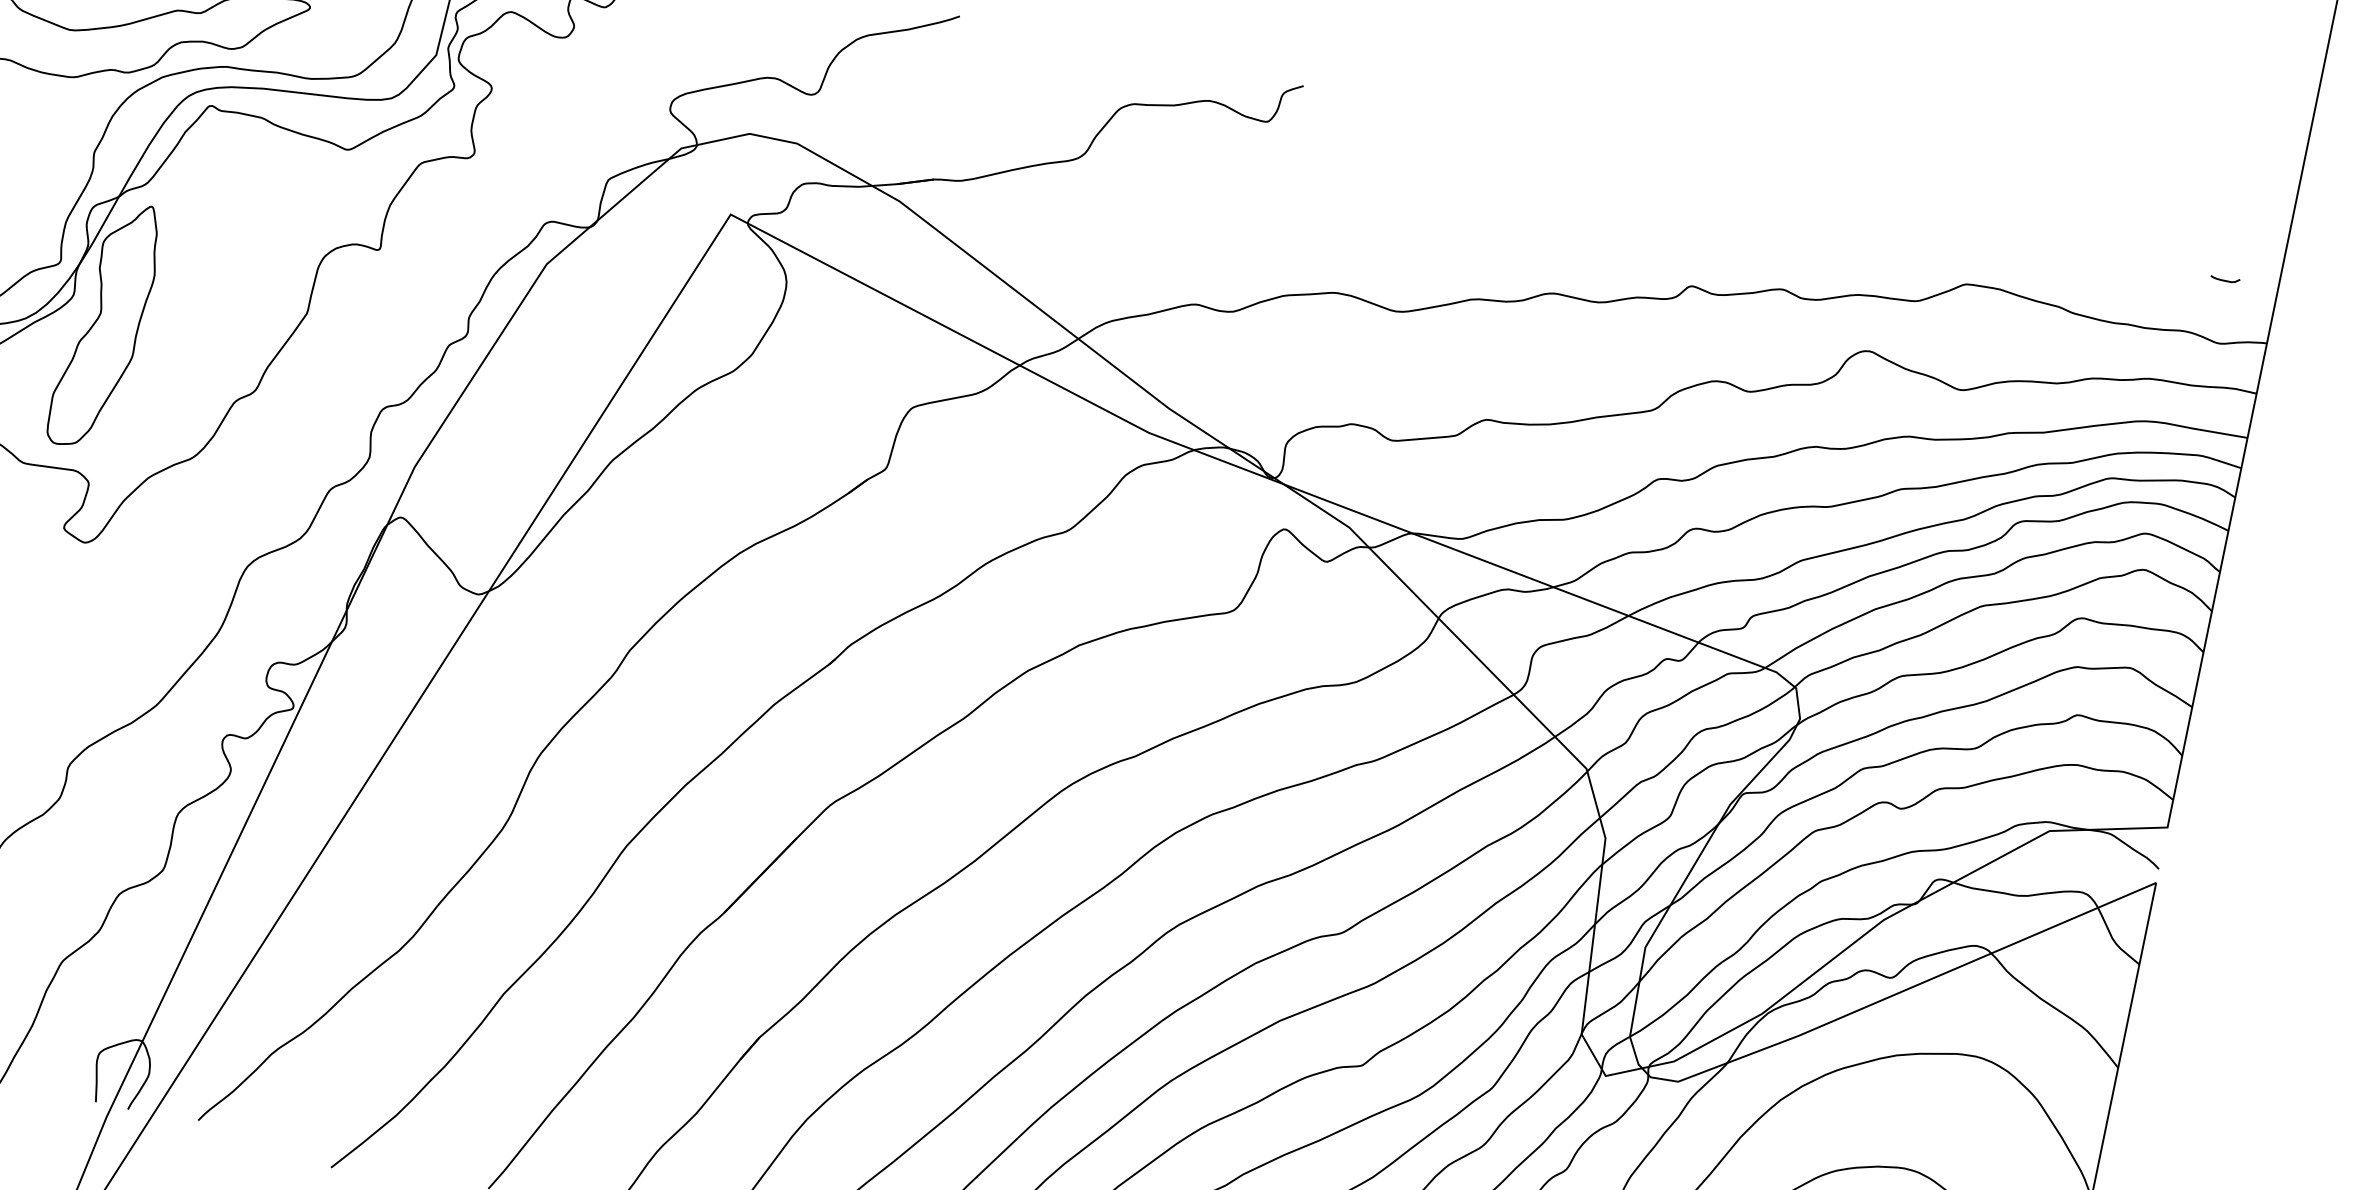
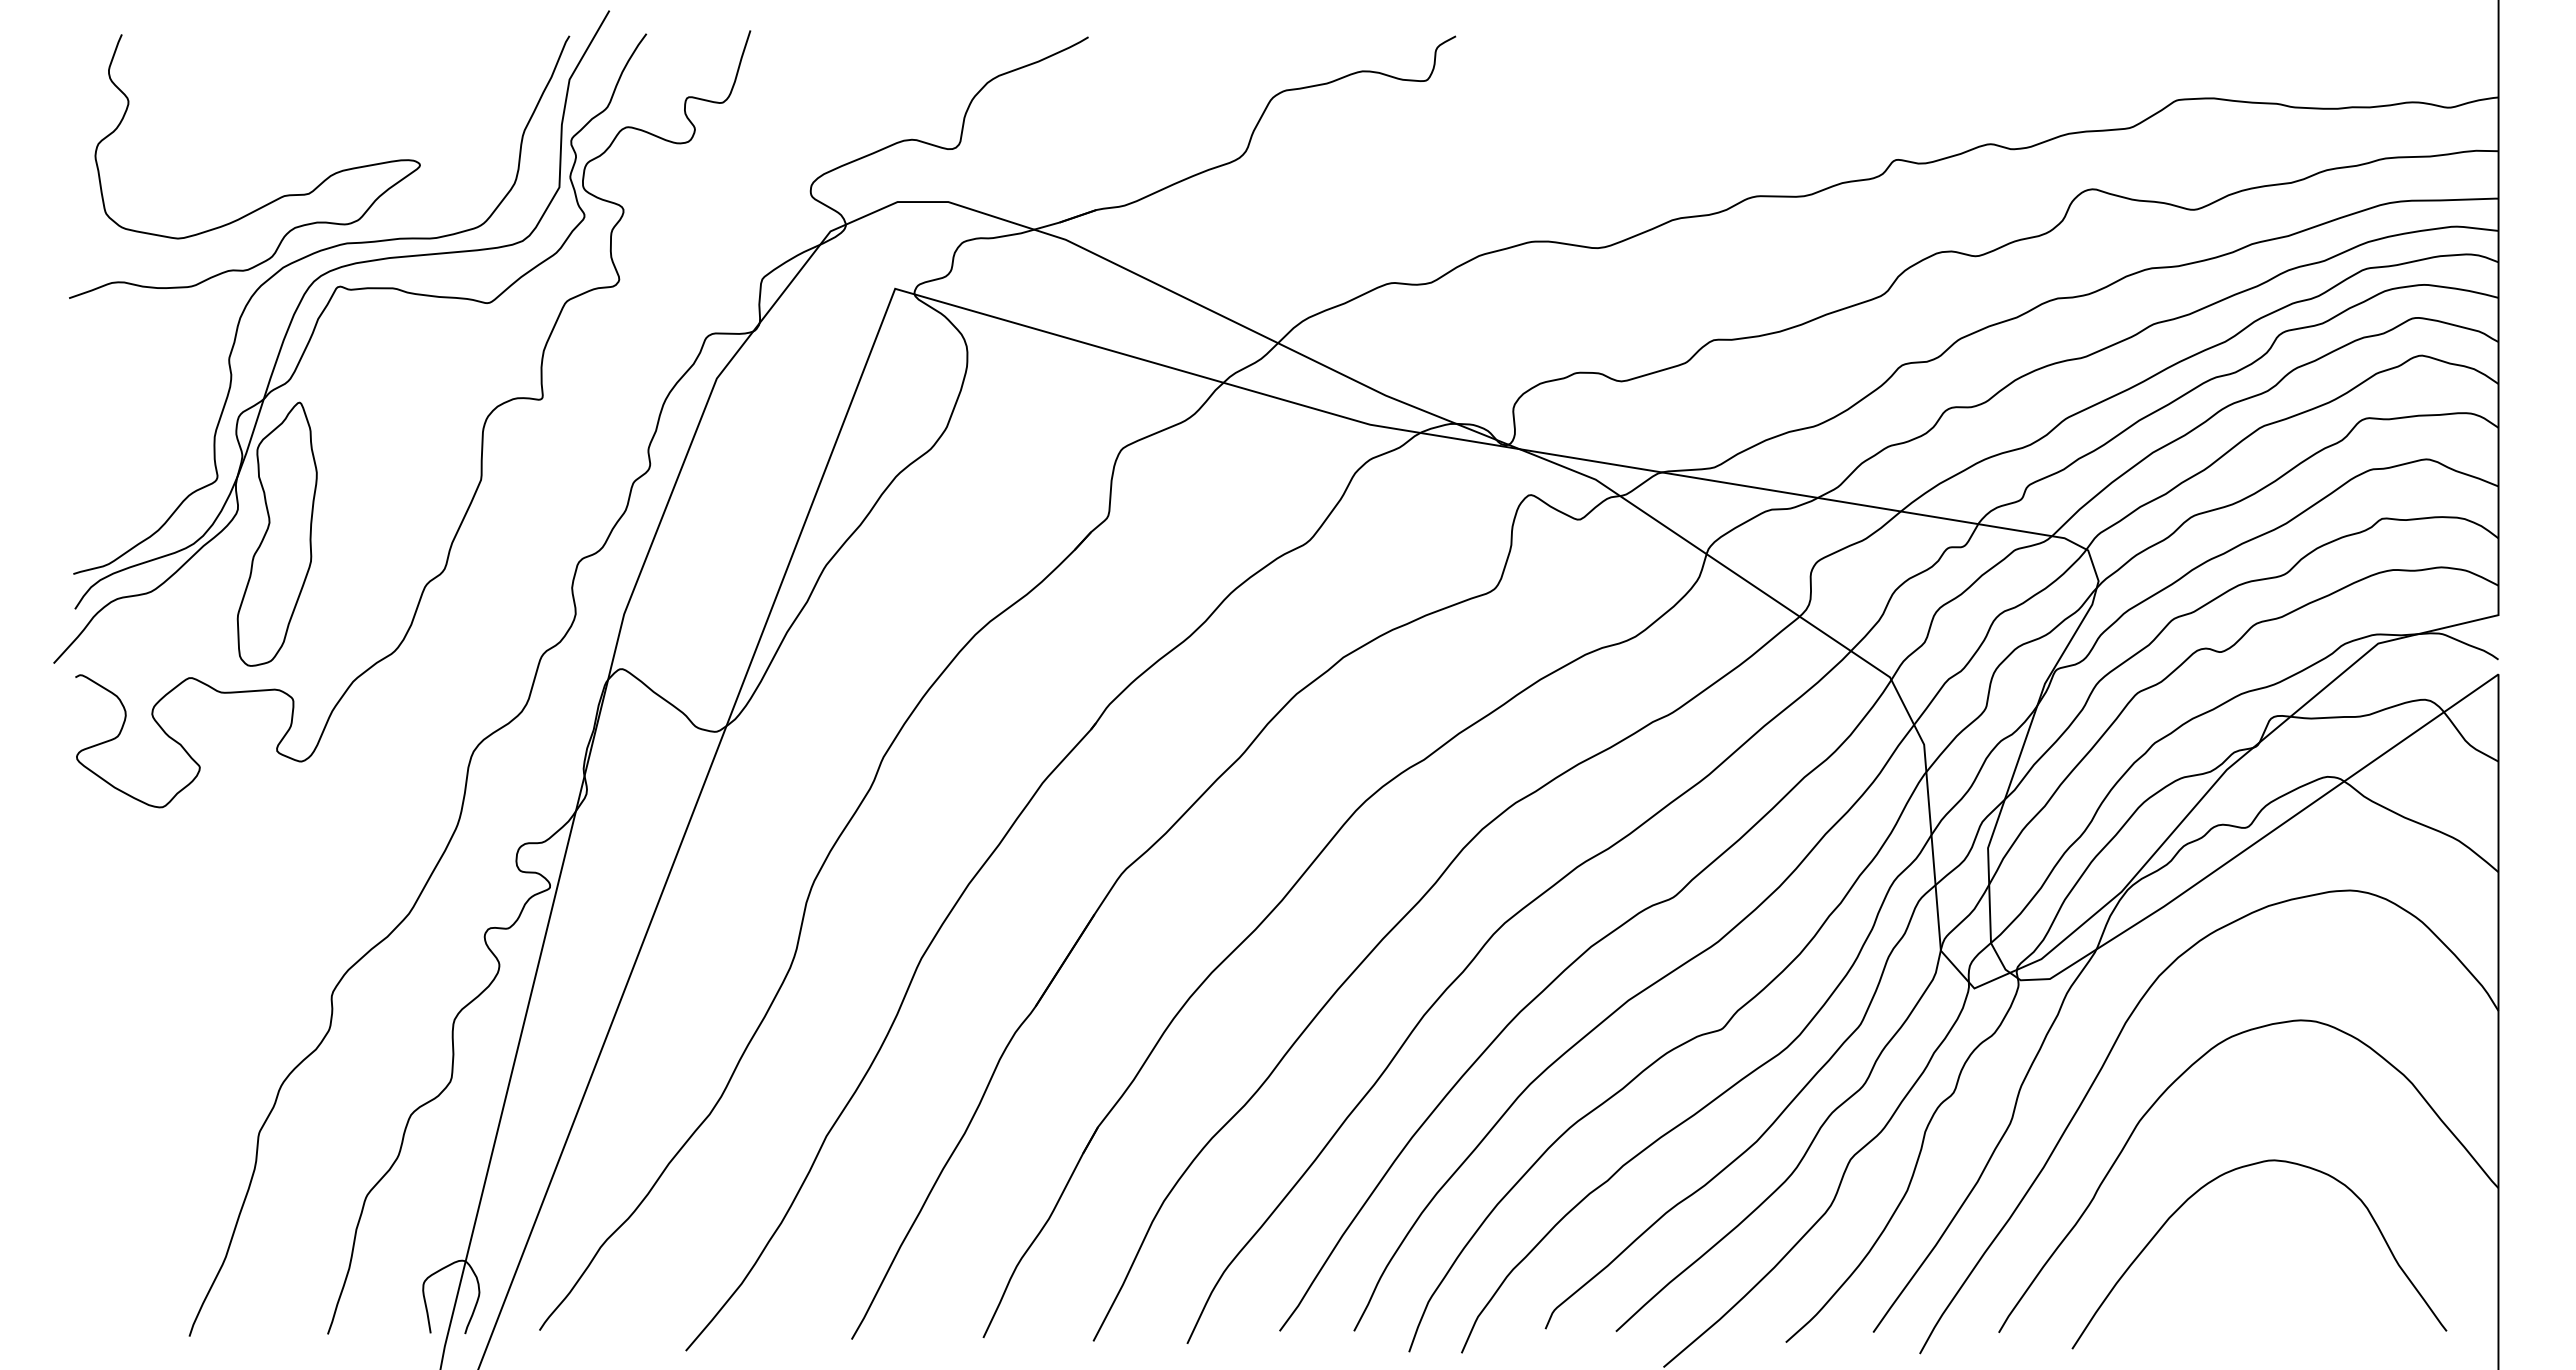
curve: (2224, 280) -> (2441, 41), removed

